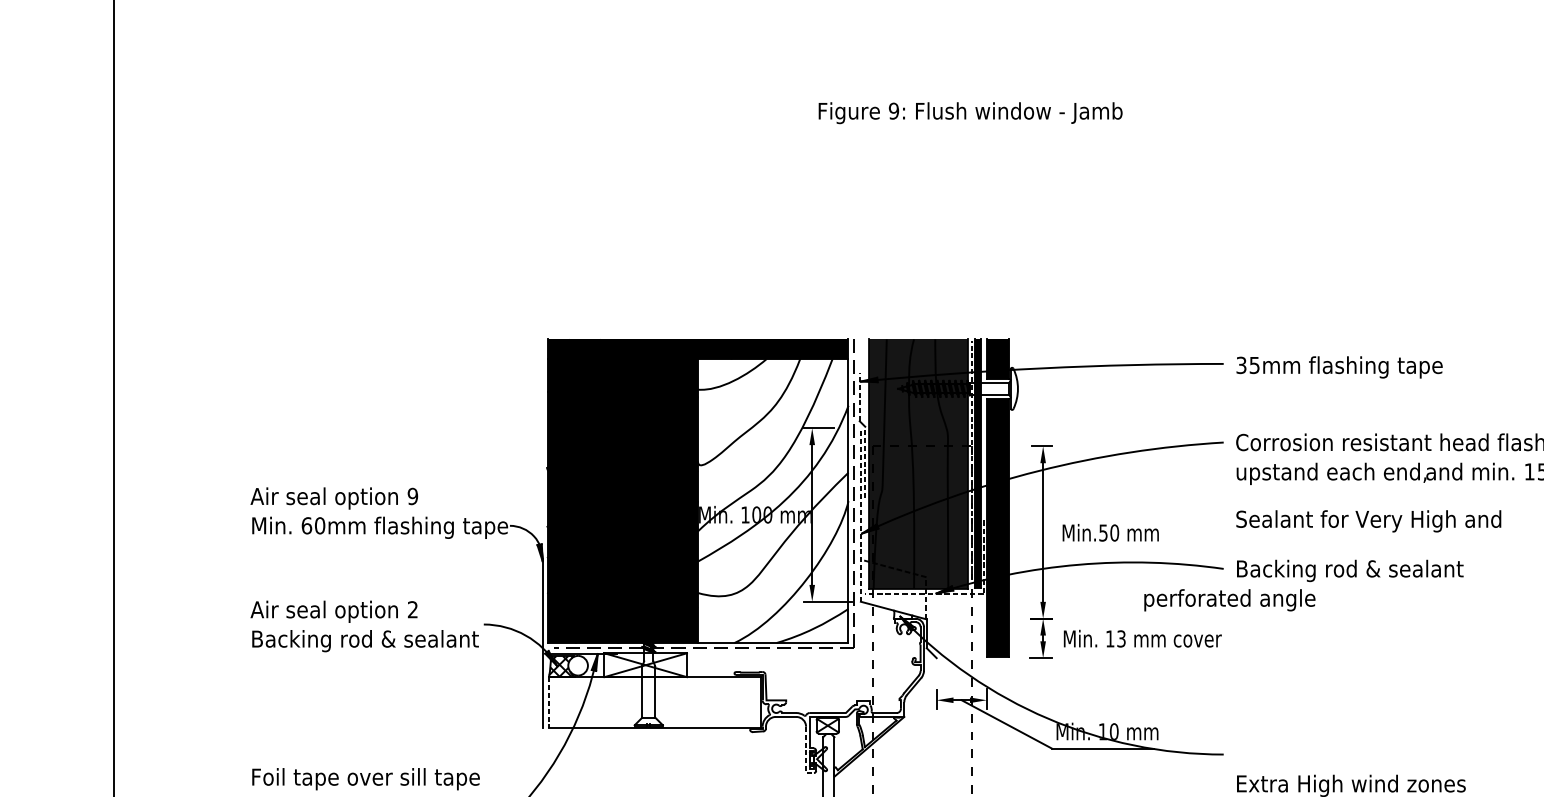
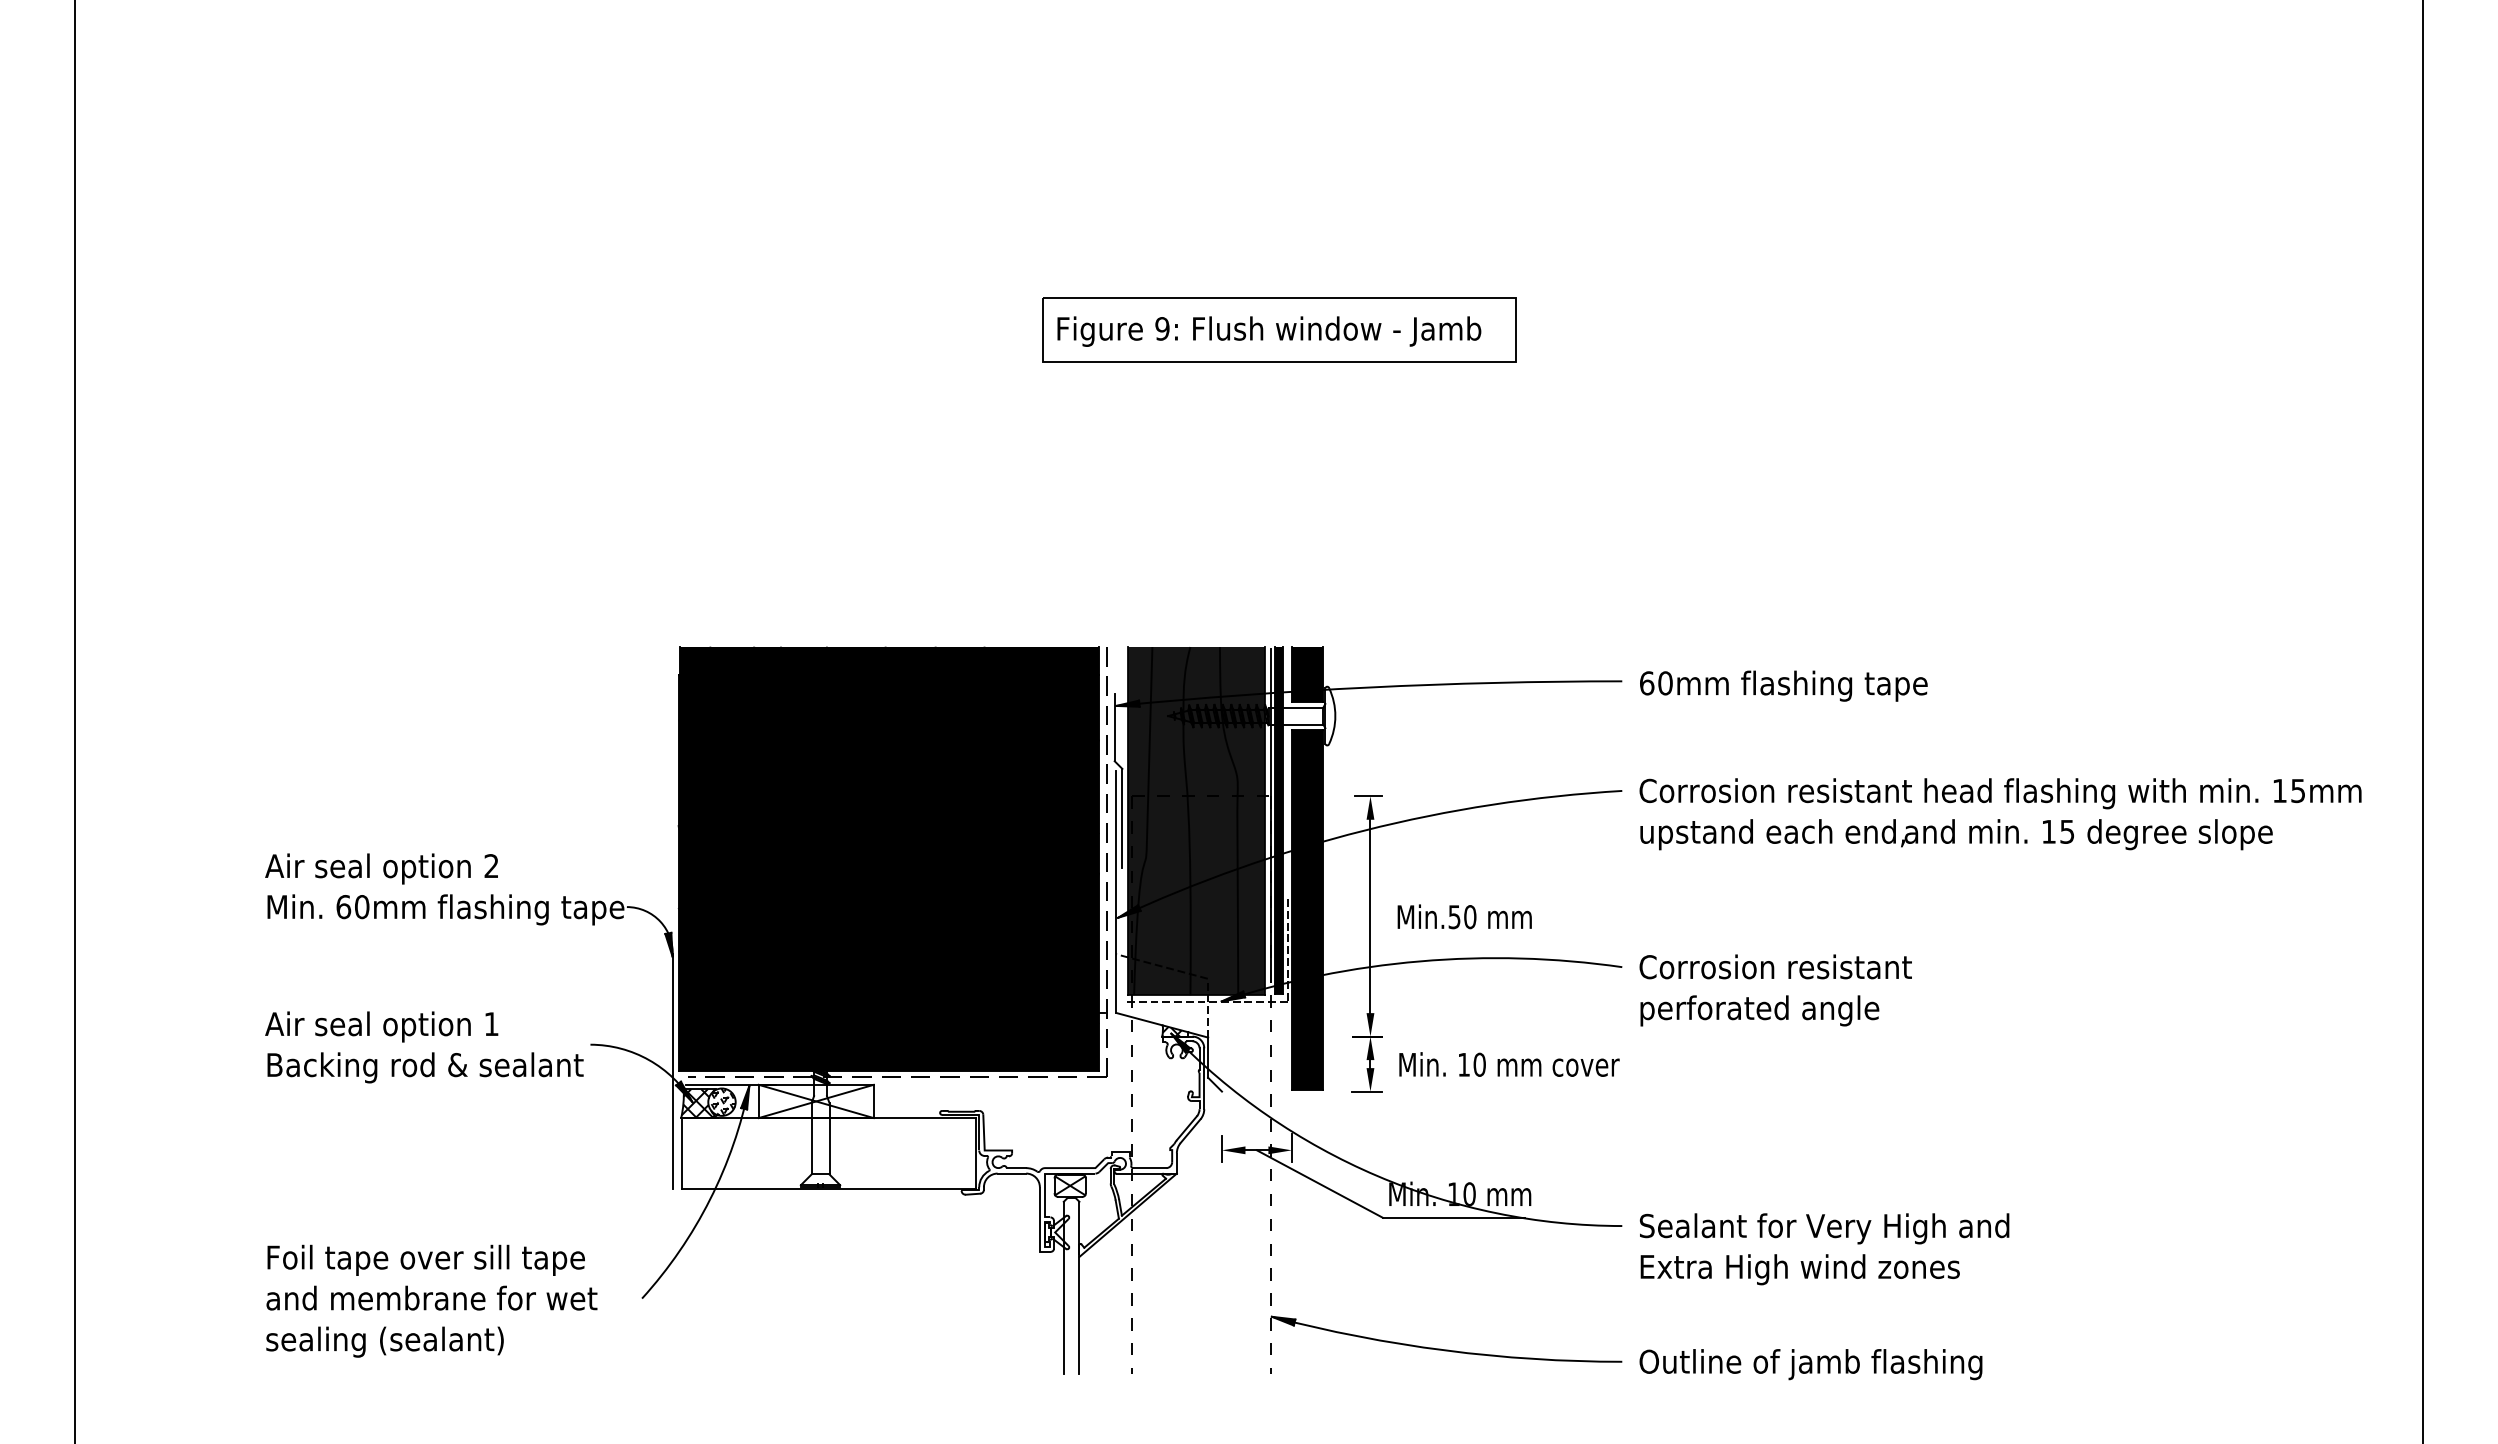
part: (977, 111) -> (1279, 329), added
text: (1248, 365) -> (1656, 683), 35mm -> 60mm
line: (859, 397) -> (1114, 727), dashed -> solid
line: (971, 459) -> (1270, 814), dashed -> solid
line: (865, 462) -> (1122, 818), dashed -> solid
text: (412, 496) -> (491, 866), 9 -> 2
fill: (772, 501) -> (993, 872), added
line: (861, 515) -> (1116, 892), dashed -> solid
text: (1368, 521) -> (1824, 1228), moved
text: (1349, 570) -> (1797, 969), Backing rod & sealant -> Corrosion resistant
text: (1229, 599) -> (1759, 1010), moved
text: (412, 609) -> (491, 1023), 2 -> 1
hatch: (900, 615) -> (1171, 1031), added
text: (1121, 638) -> (1479, 1064), 13 -> 10
hatch: (577, 665) -> (721, 1101), added
line: (549, 702) -> (681, 1153), dashed -> solid
line: (805, 754) -> (1039, 1226), dashed -> solid

